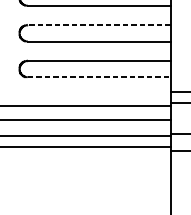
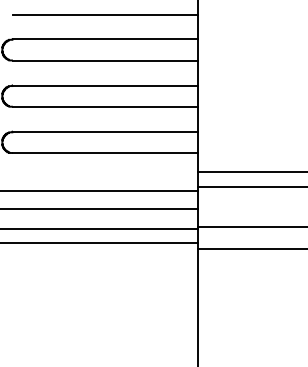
line: (99, 24) -> (105, 85), dashed -> solid
line: (99, 77) -> (105, 153), dashed -> solid

